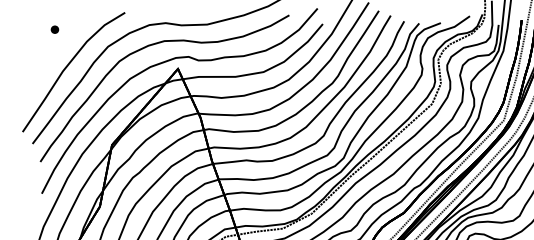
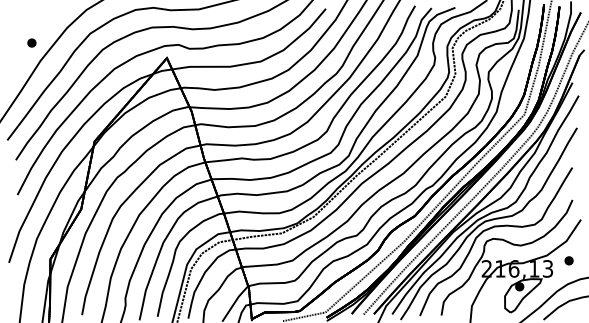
part: (54, 29) -> (31, 42), moved

